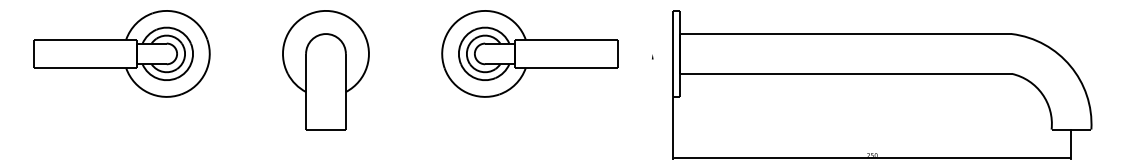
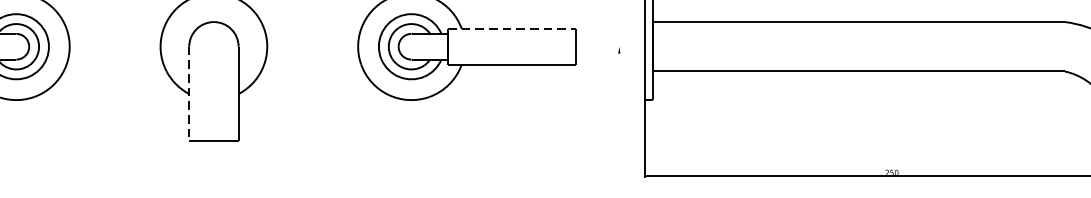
line: (566, 39) -> (512, 28), solid -> dashed
line: (306, 91) -> (189, 93), solid -> dashed

